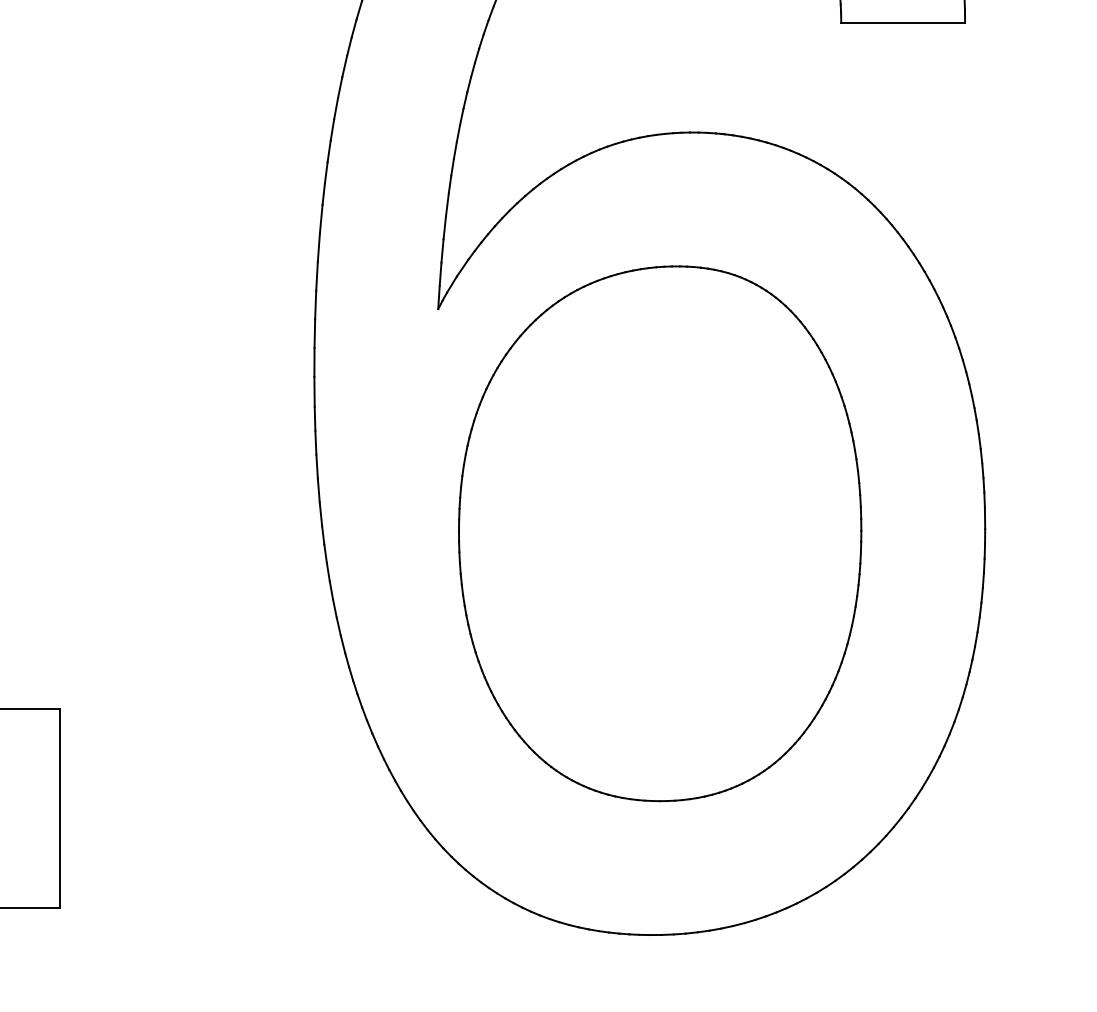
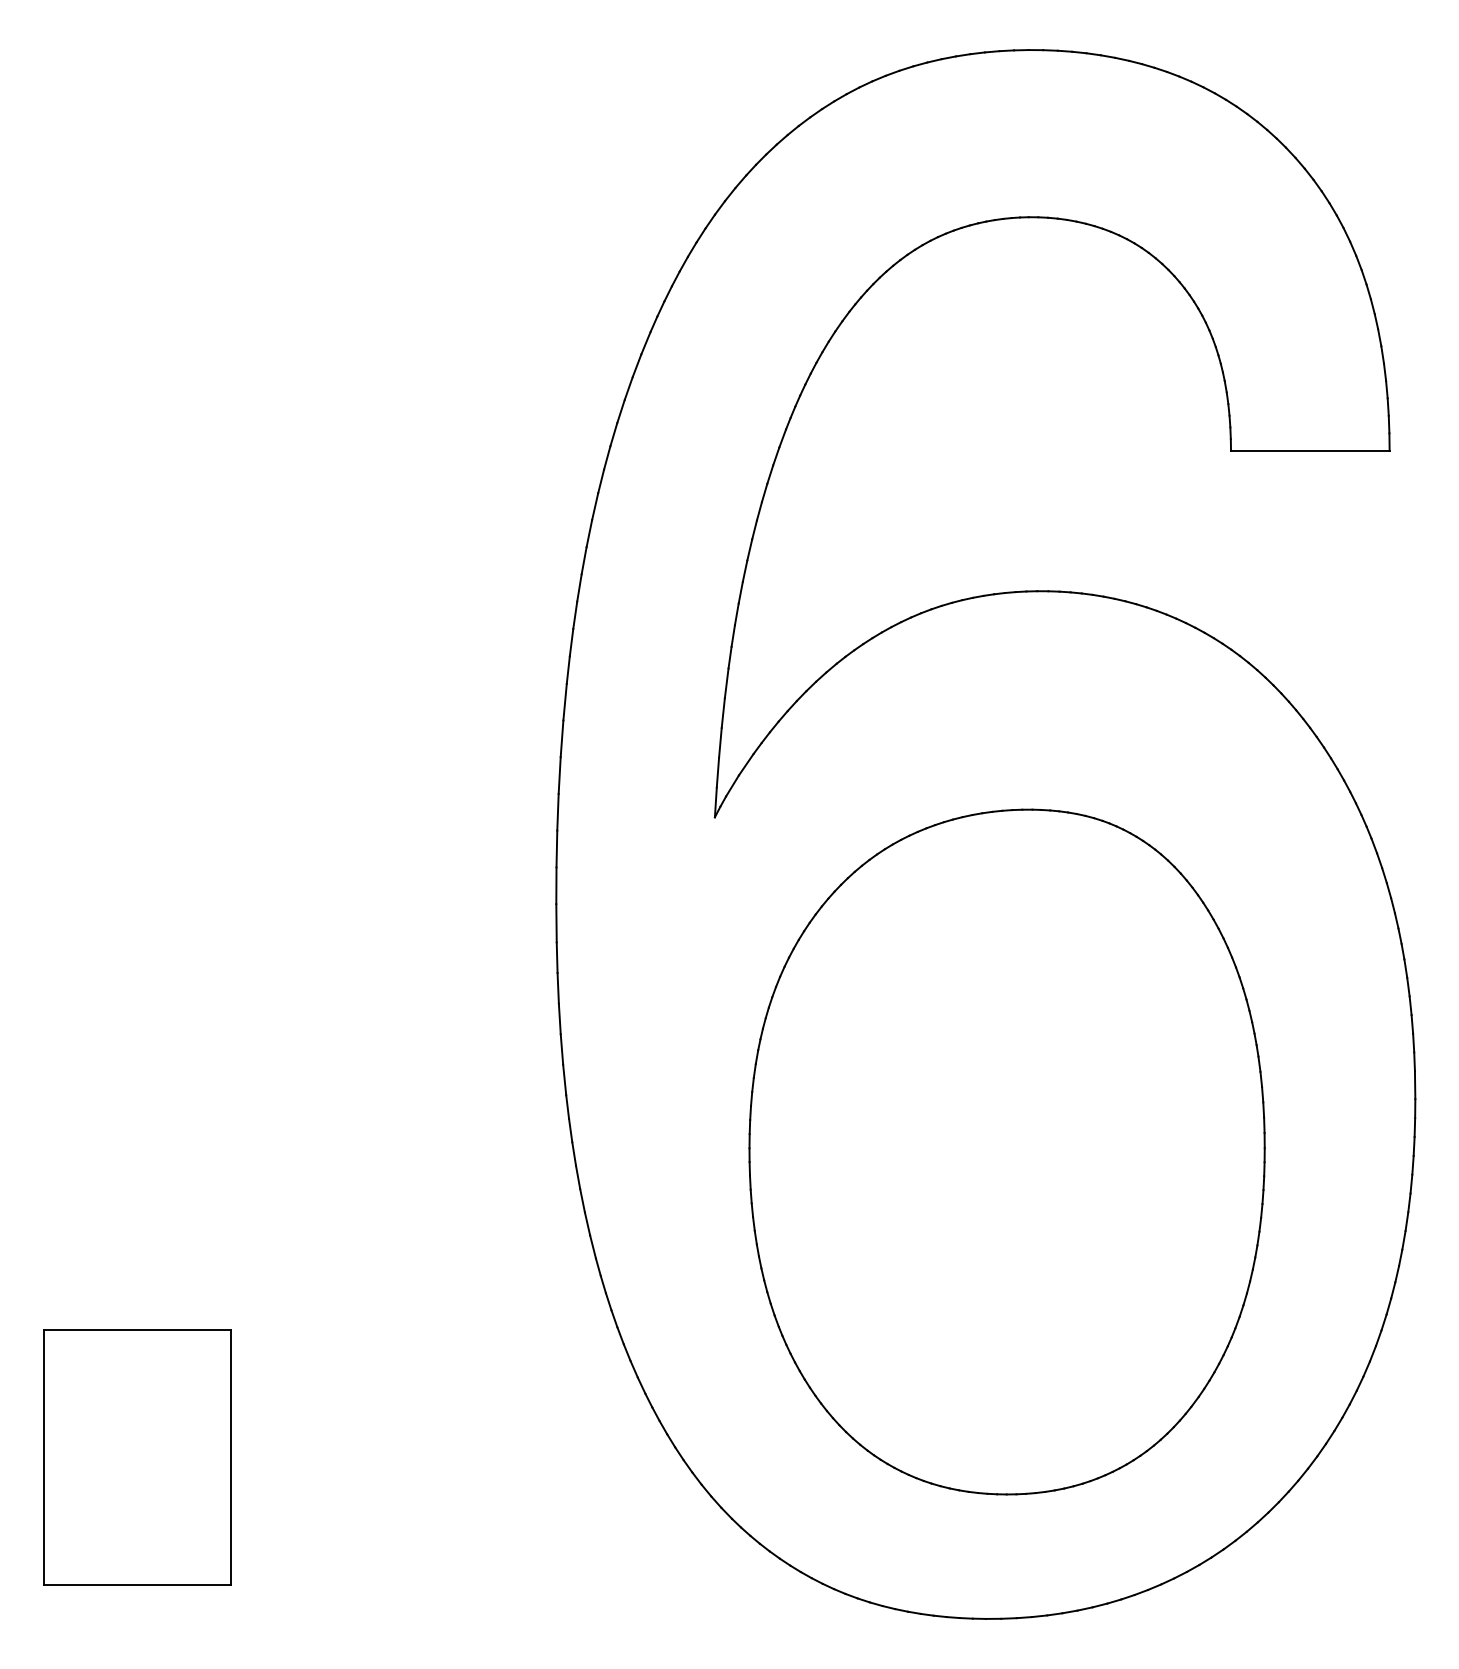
part: (659, 533) -> (1006, 1151), moved

